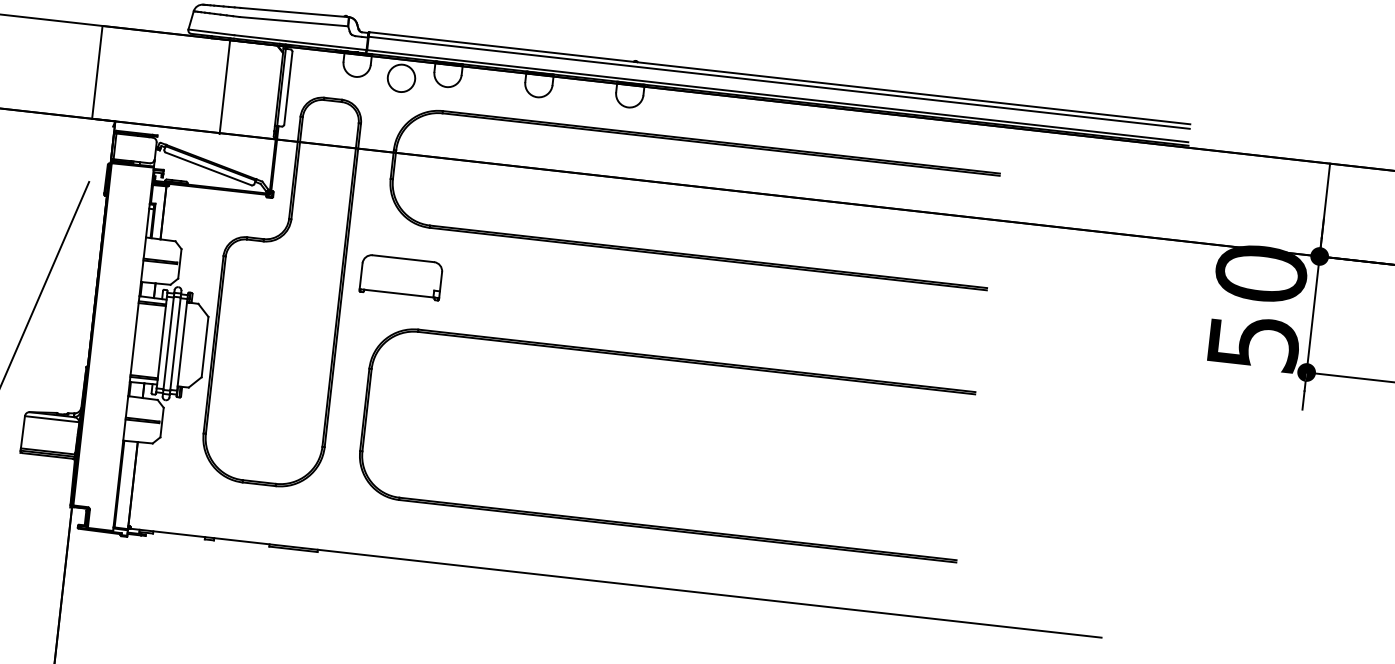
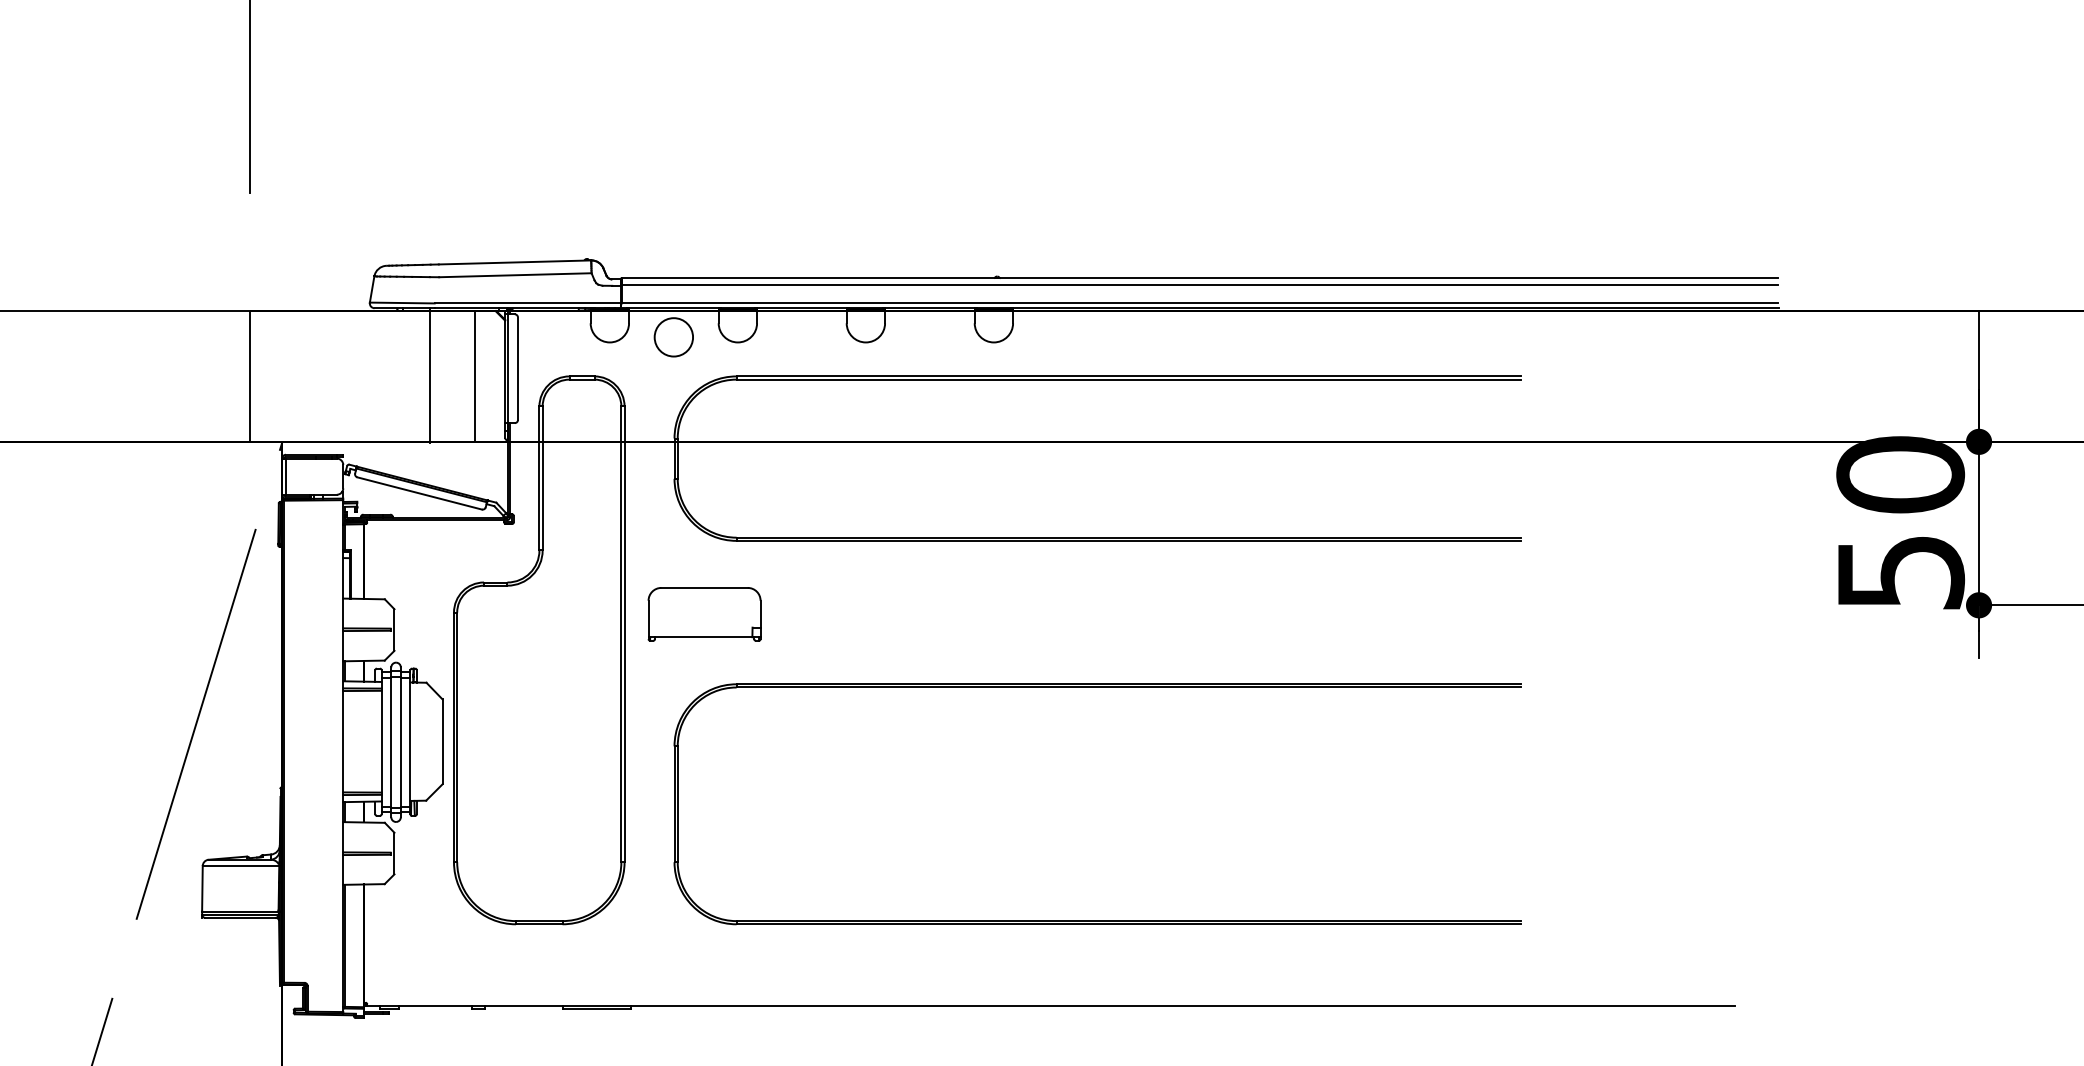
line: (257, 90) -> (475, 376), added

